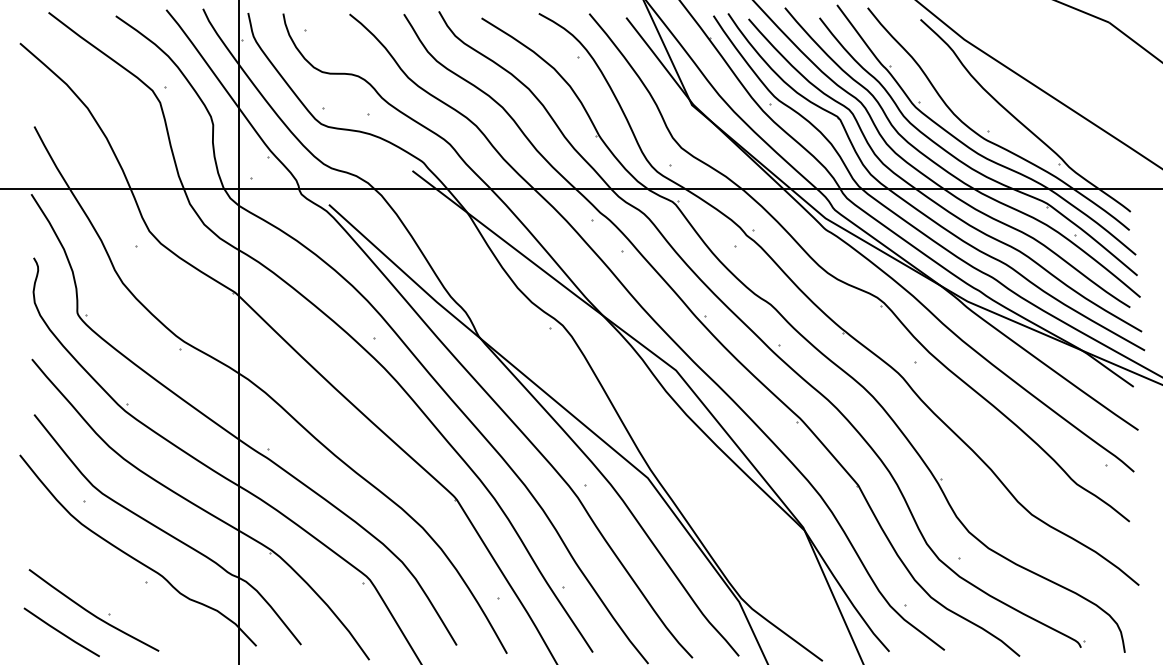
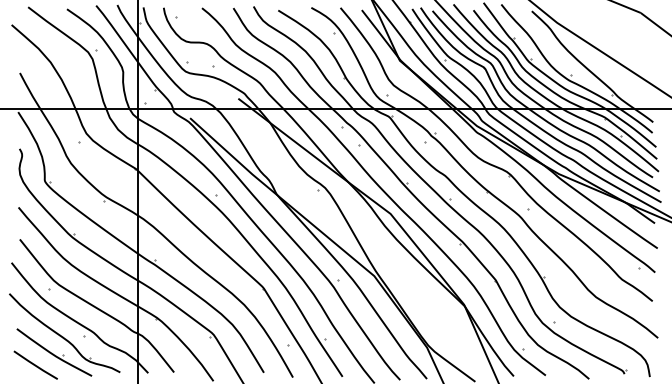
part: (111, 577) -> (64, 333), added

